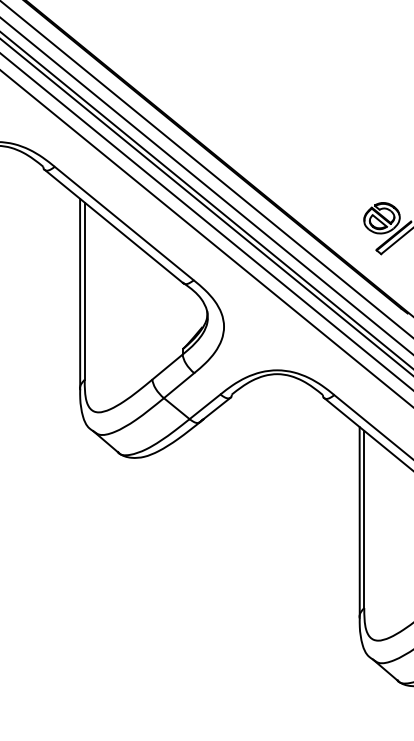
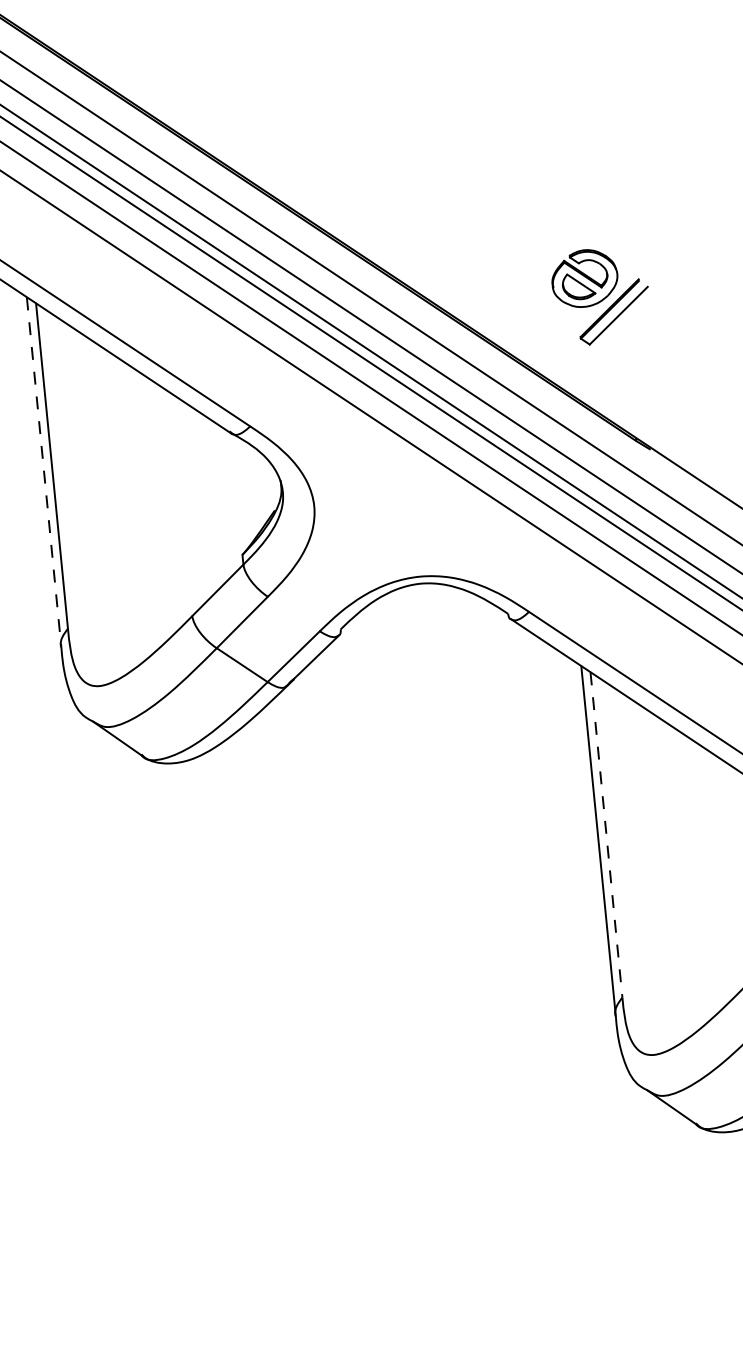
line: (80, 294) -> (44, 472), solid -> dashed
line: (364, 519) -> (606, 834), solid -> dashed

